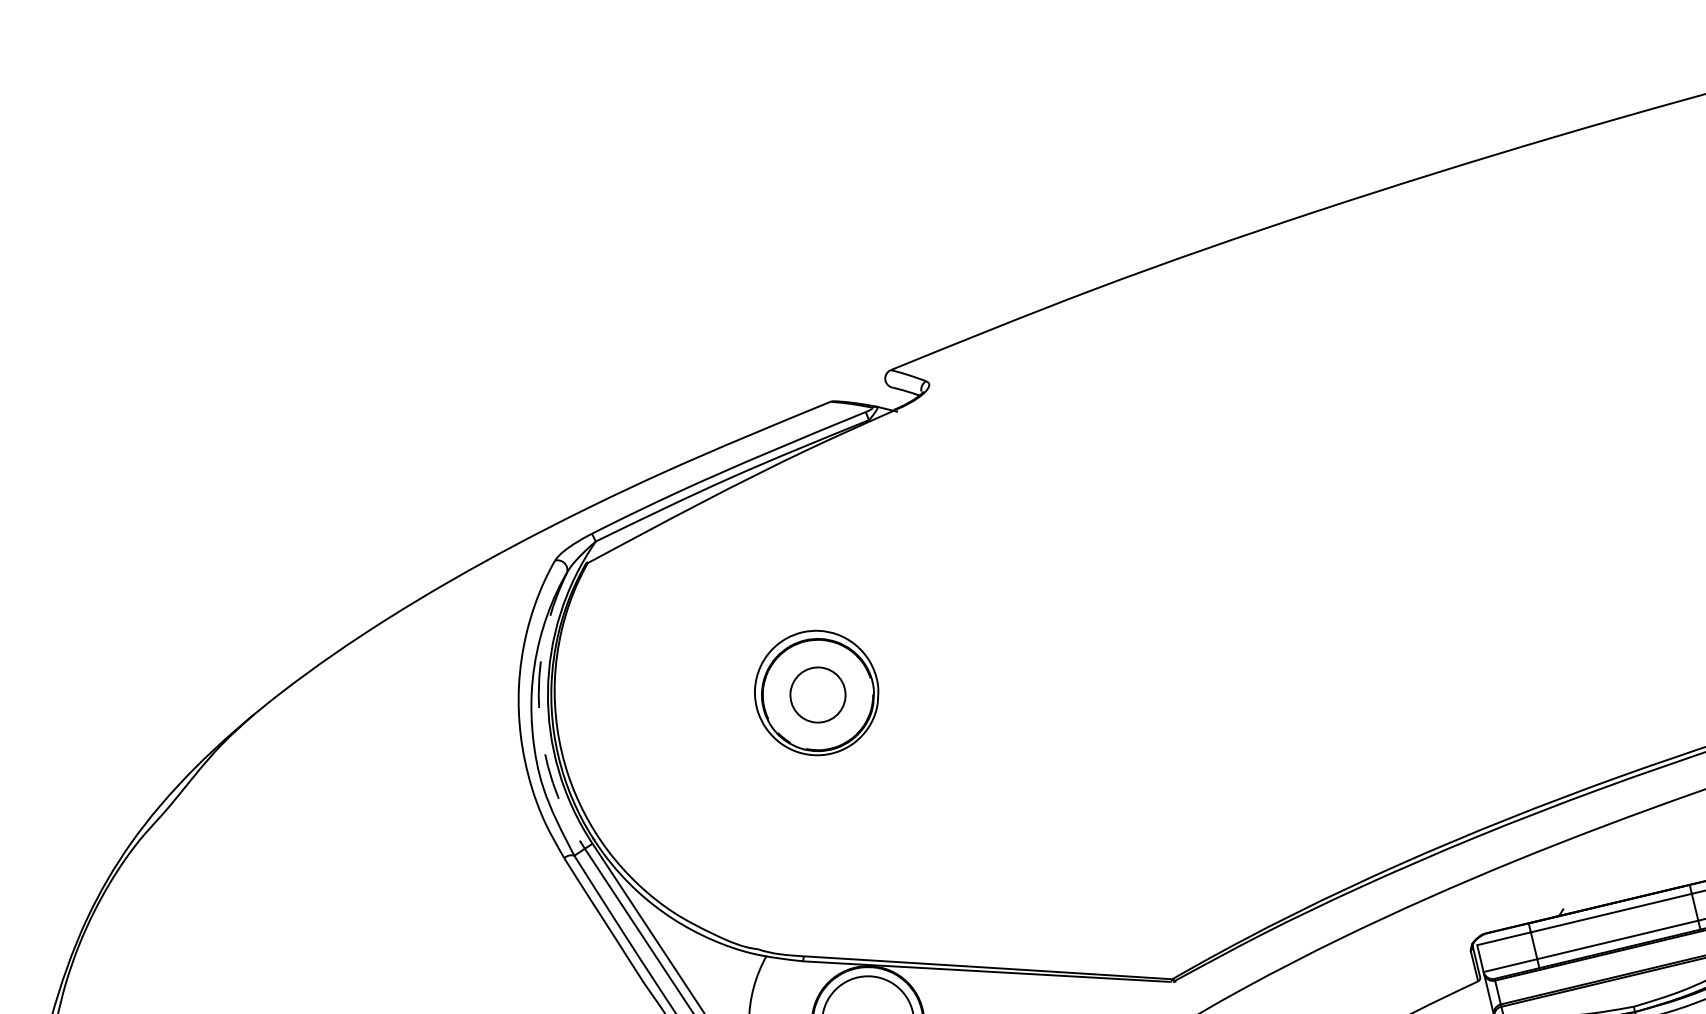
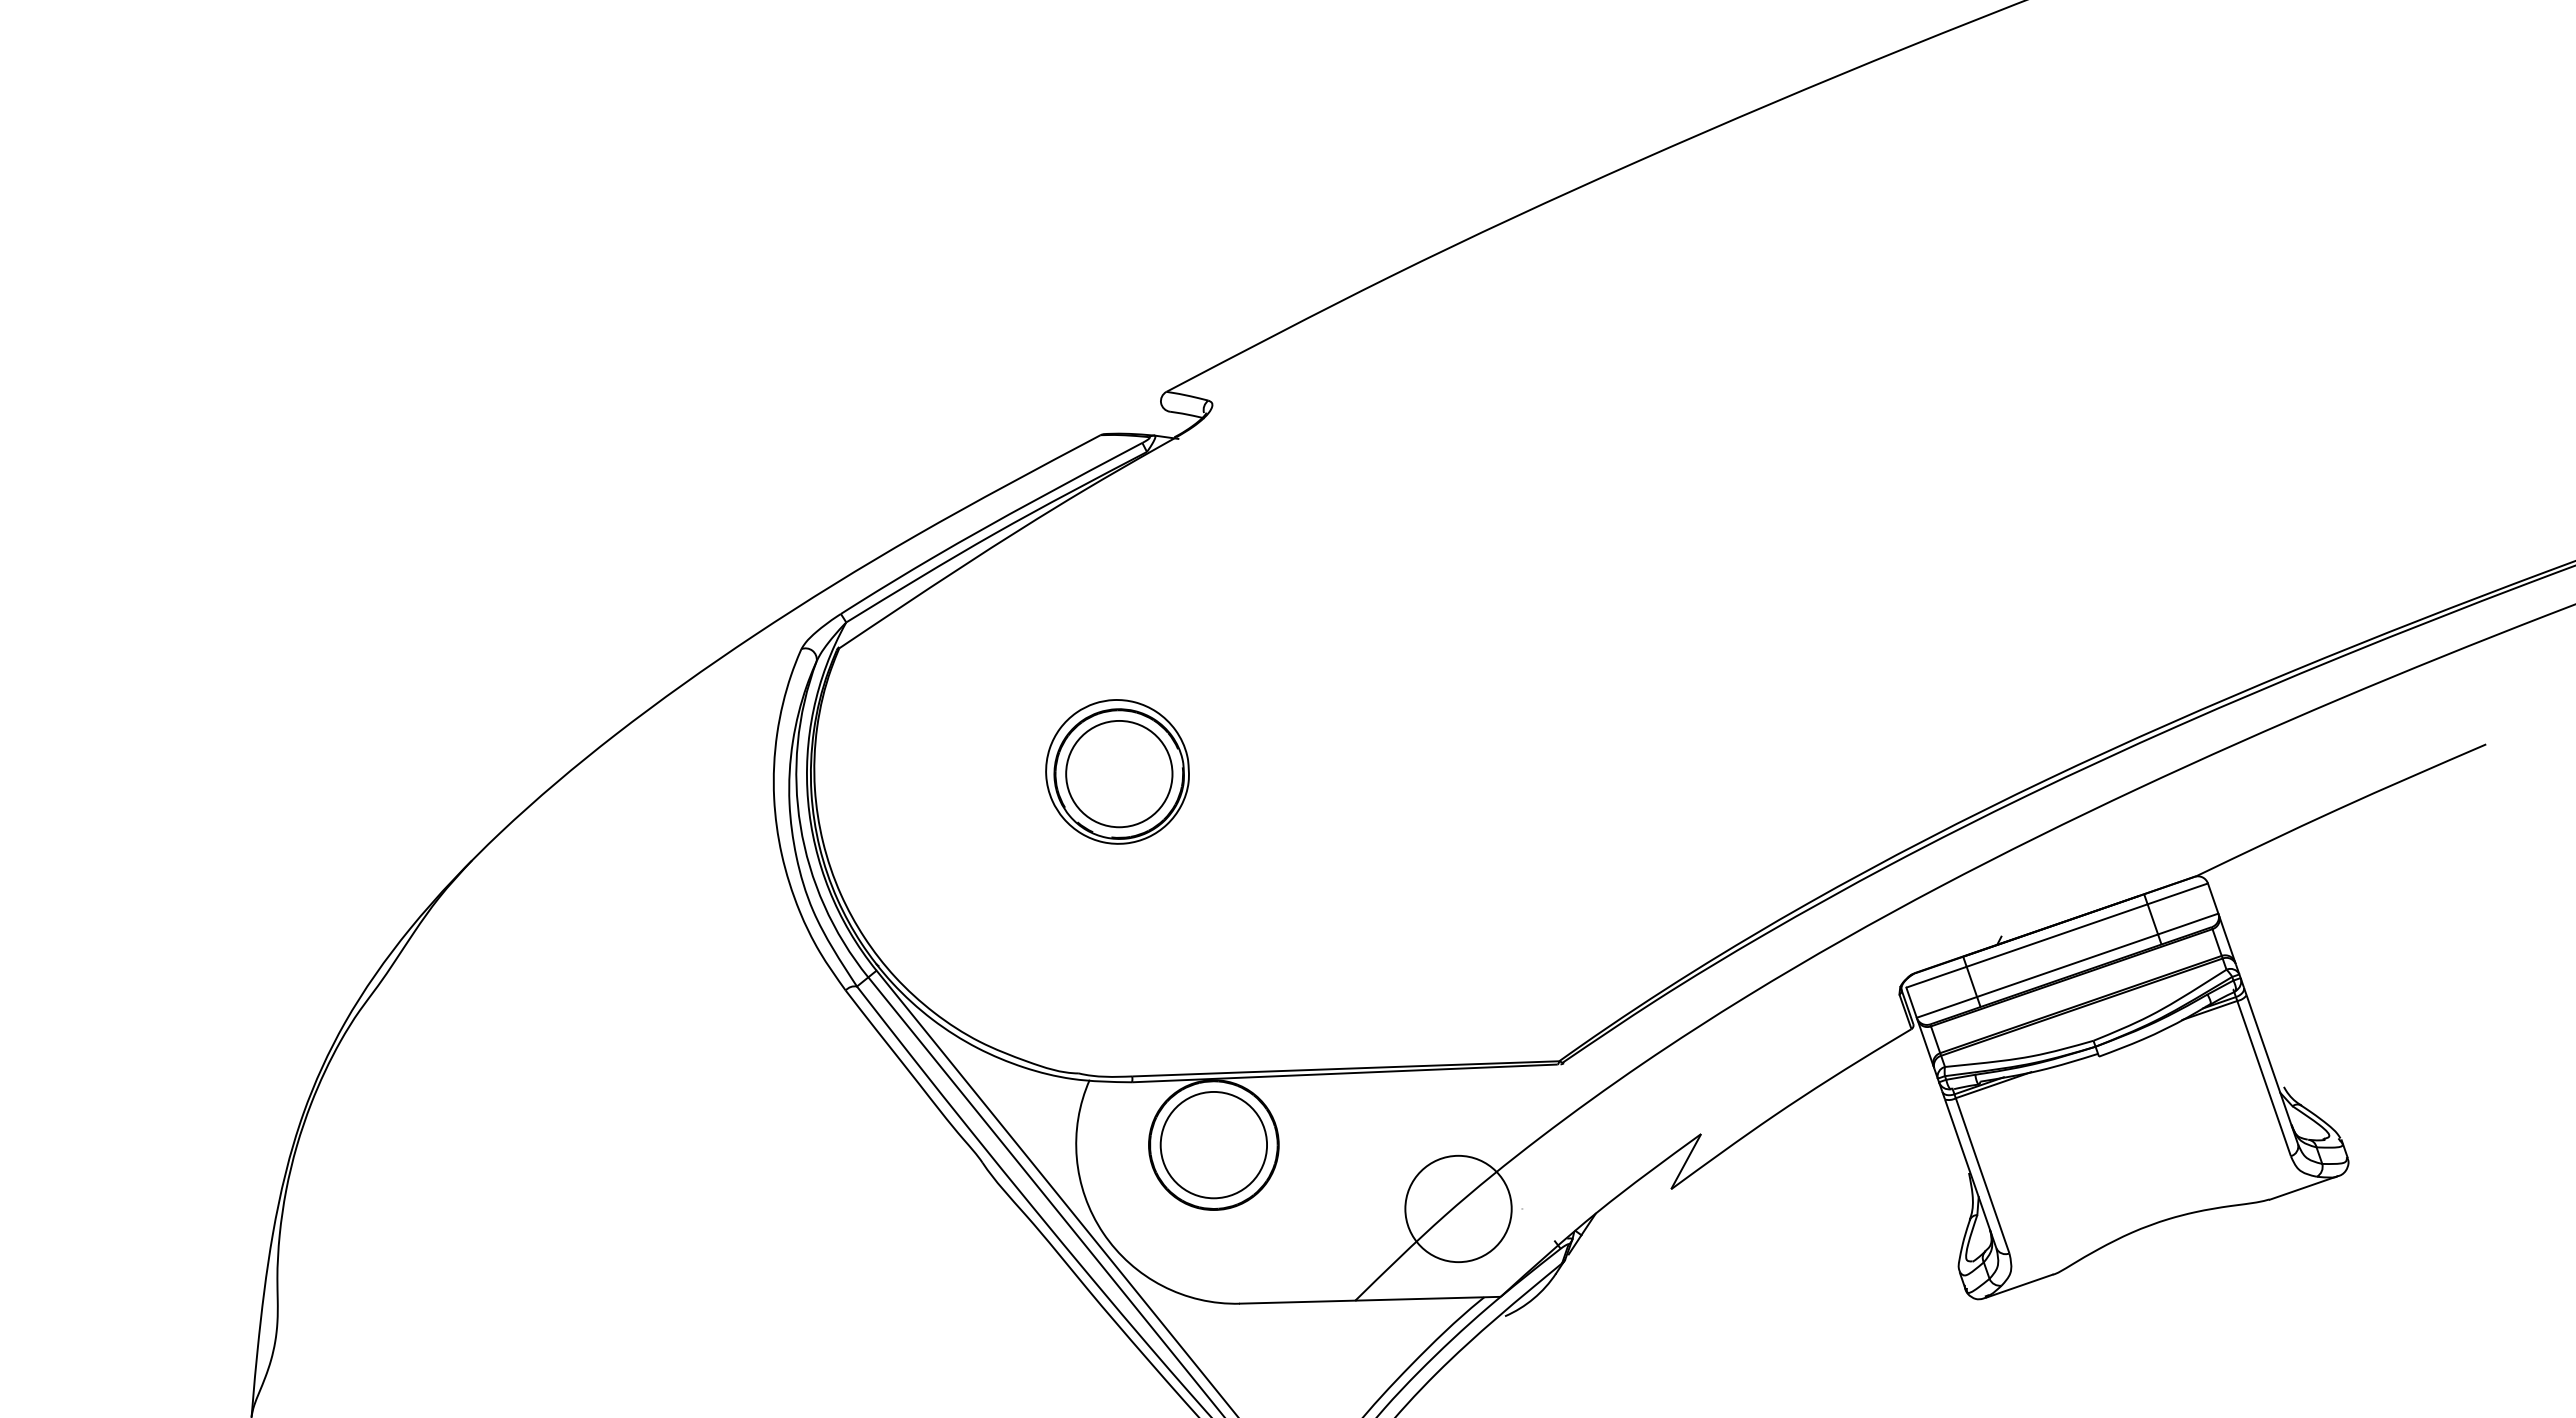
circle: (818, 694) -> (1119, 773), size x1.67
arc: (539, 713) -> (800, 826), dashed -> solid

